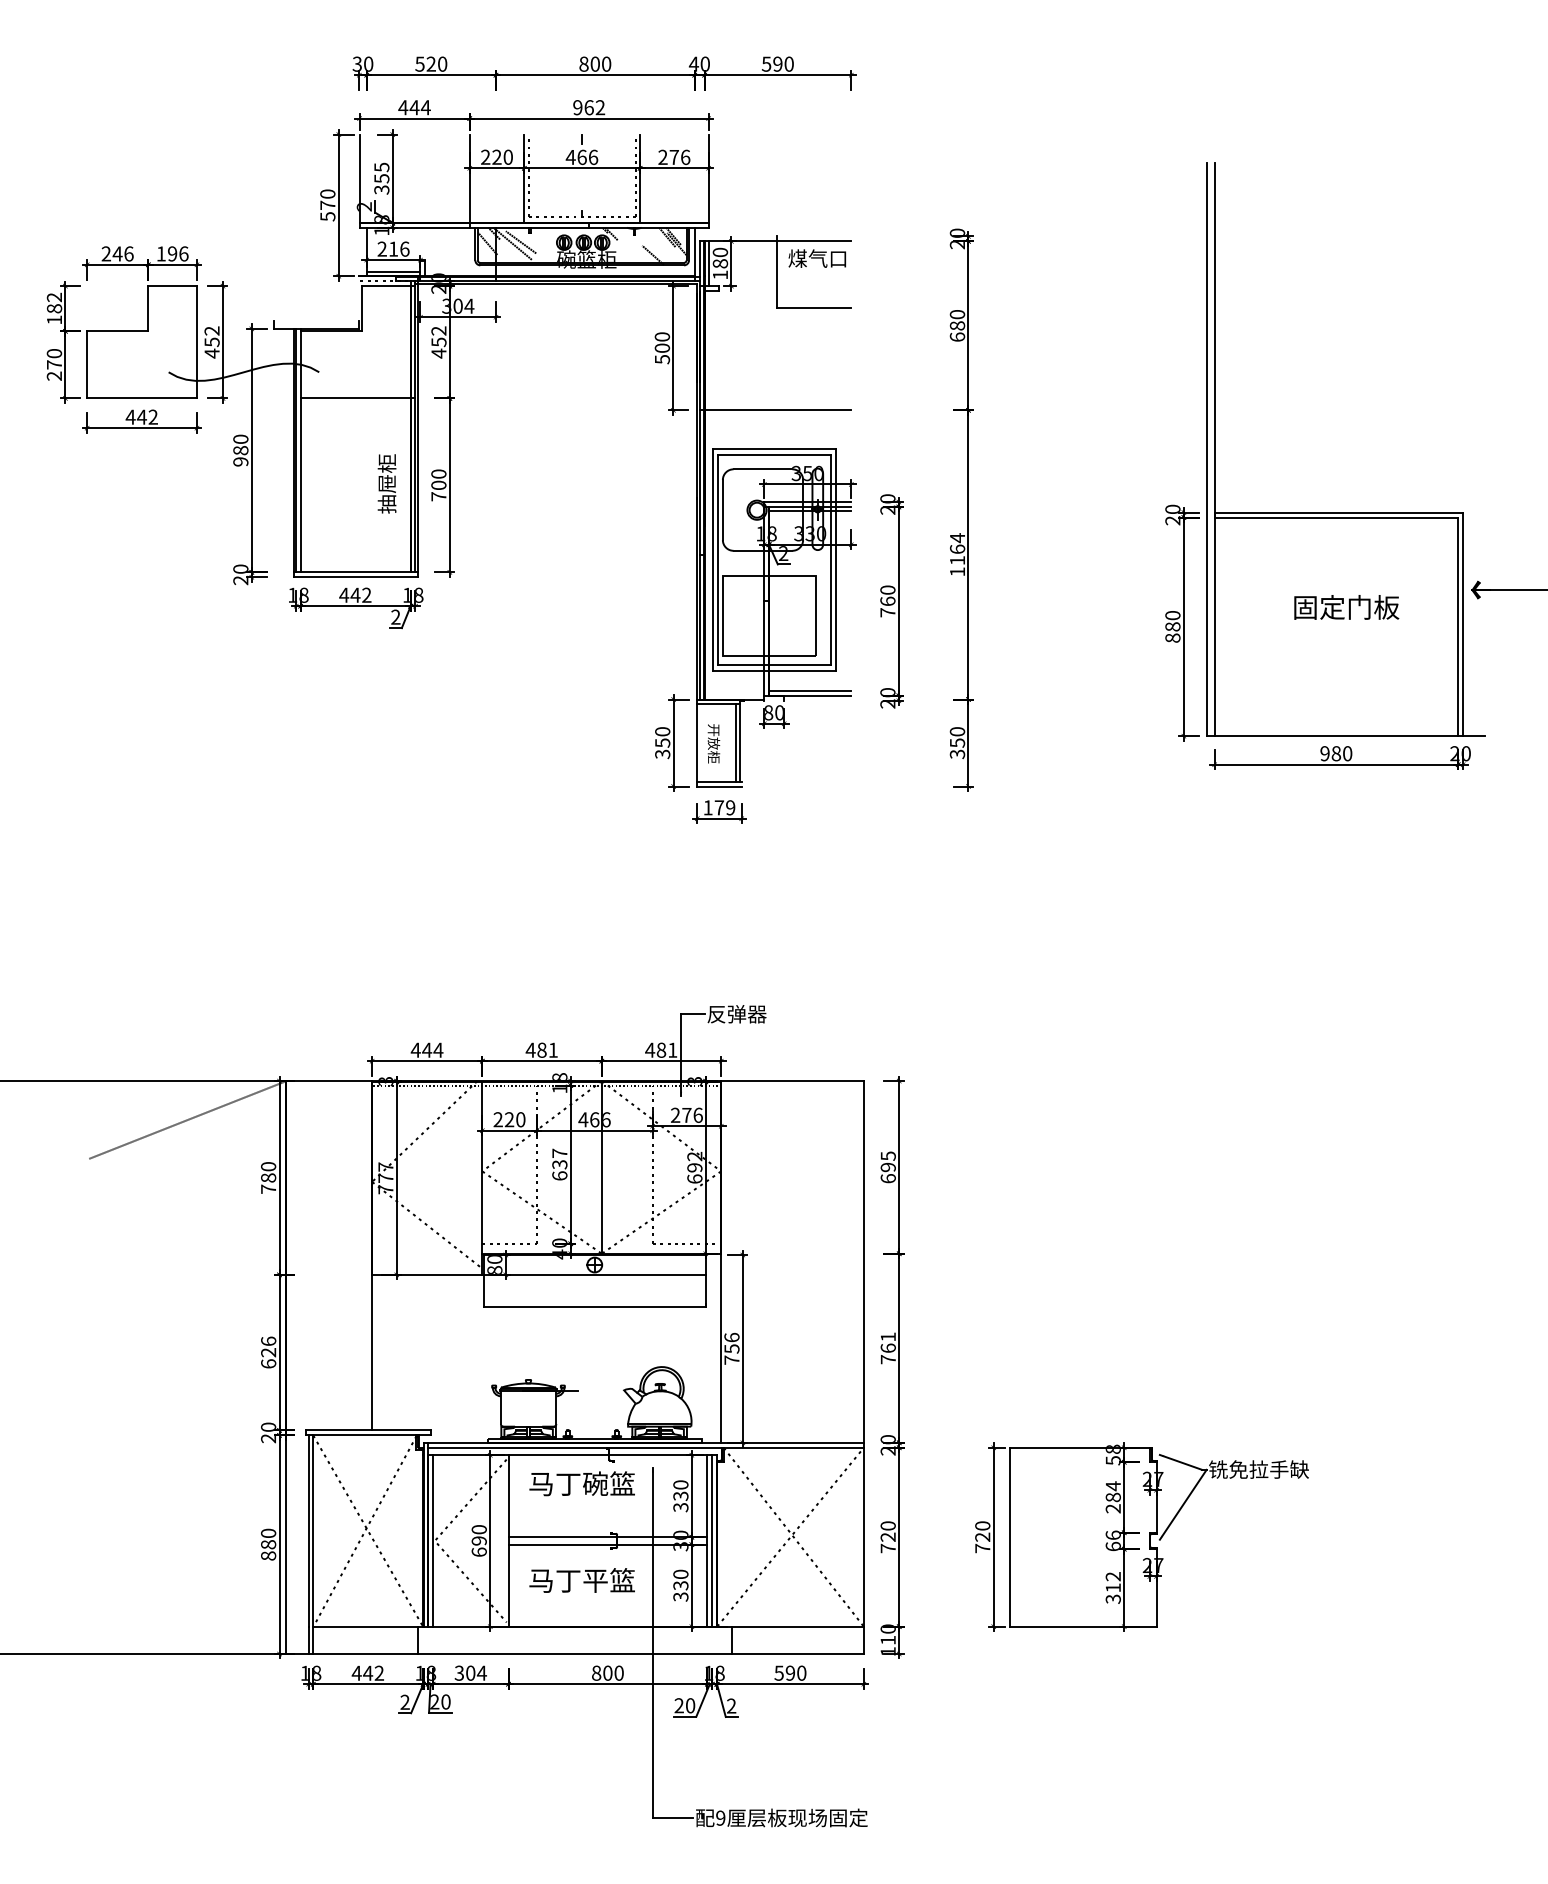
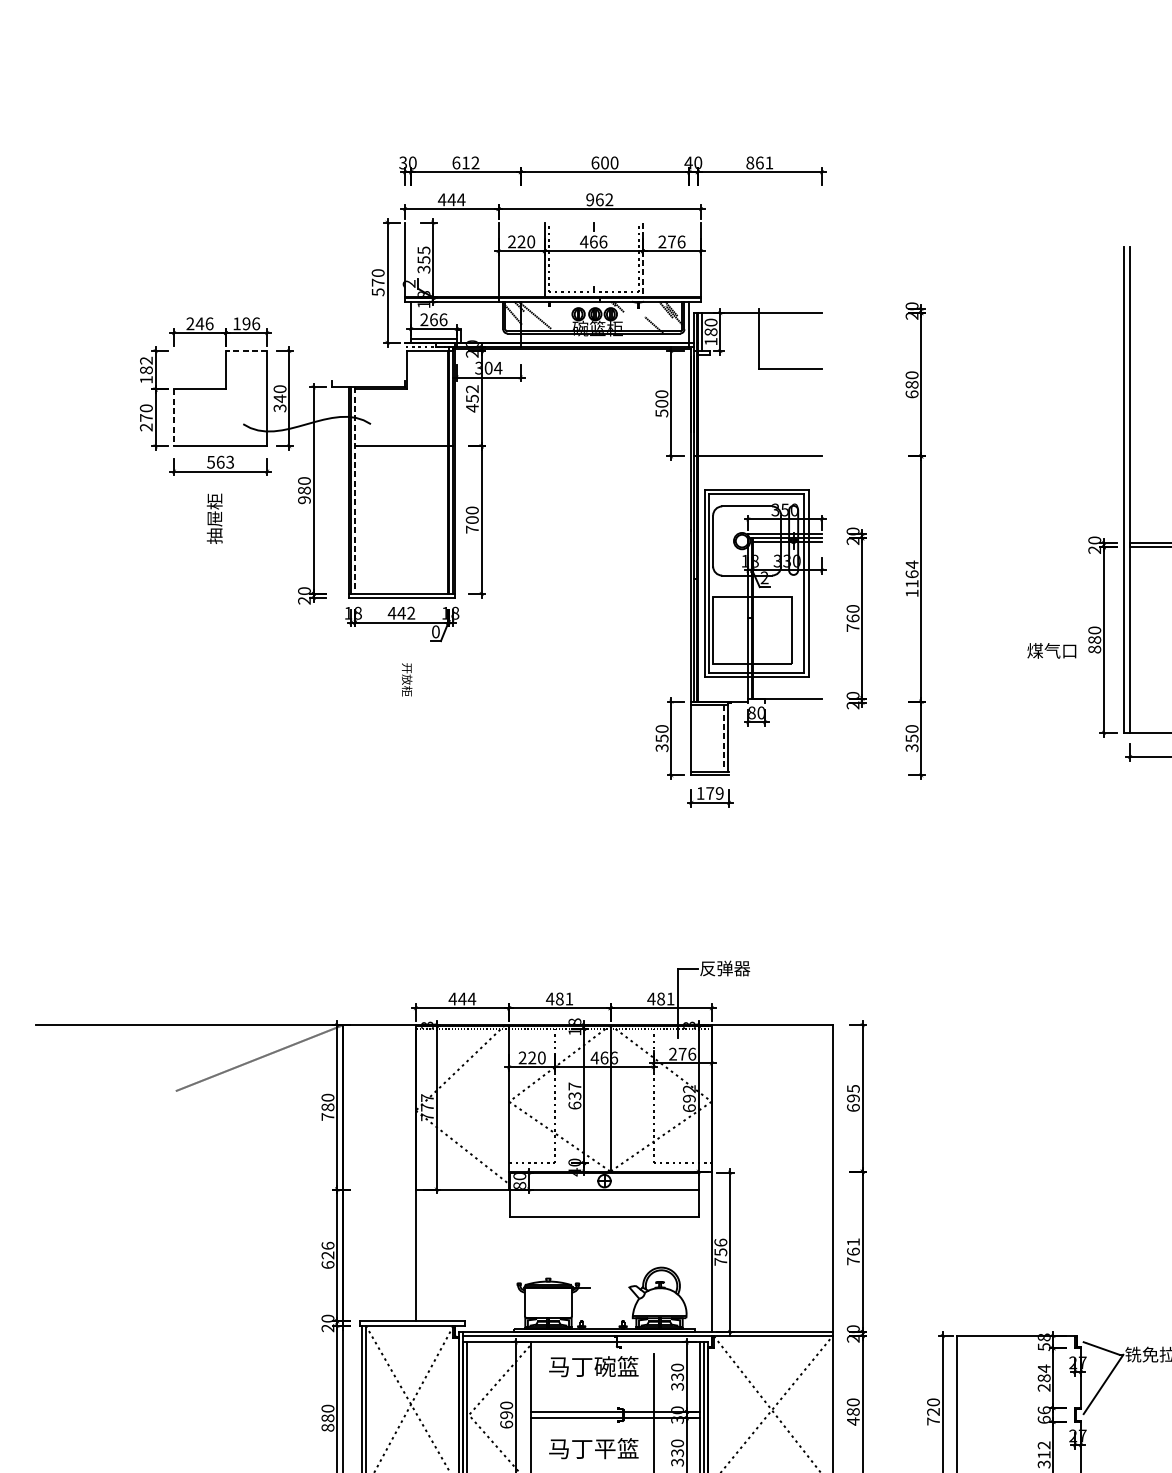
text: (431, 63) -> (466, 162), 520 -> 612
text: (583, 63) -> (594, 162), 800 -> 600
text: (777, 63) -> (759, 162), 590 -> 861
line: (640, 179) -> (643, 260), solid -> dashed
line: (520, 242) -> (541, 314), removed
text: (393, 248) -> (433, 319), 216 -> 266
text: (816, 258) -> (1051, 650), moved
line: (172, 286) -> (246, 351), solid -> dashed
text: (211, 342) -> (279, 398), 452 -> 340
line: (87, 364) -> (174, 417), solid -> dashed
text: (141, 416) -> (220, 461), 442 -> 563
line: (300, 450) -> (355, 490), solid -> dashed
text: (386, 483) -> (214, 518), moved
text: (395, 616) -> (435, 631), 2 -> 0
line: (810, 691) -> (787, 694), removed
text: (713, 743) -> (406, 679), moved
line: (735, 743) -> (723, 738), solid -> dashed
text: (887, 1542) -> (852, 1416), 720 -> 480

